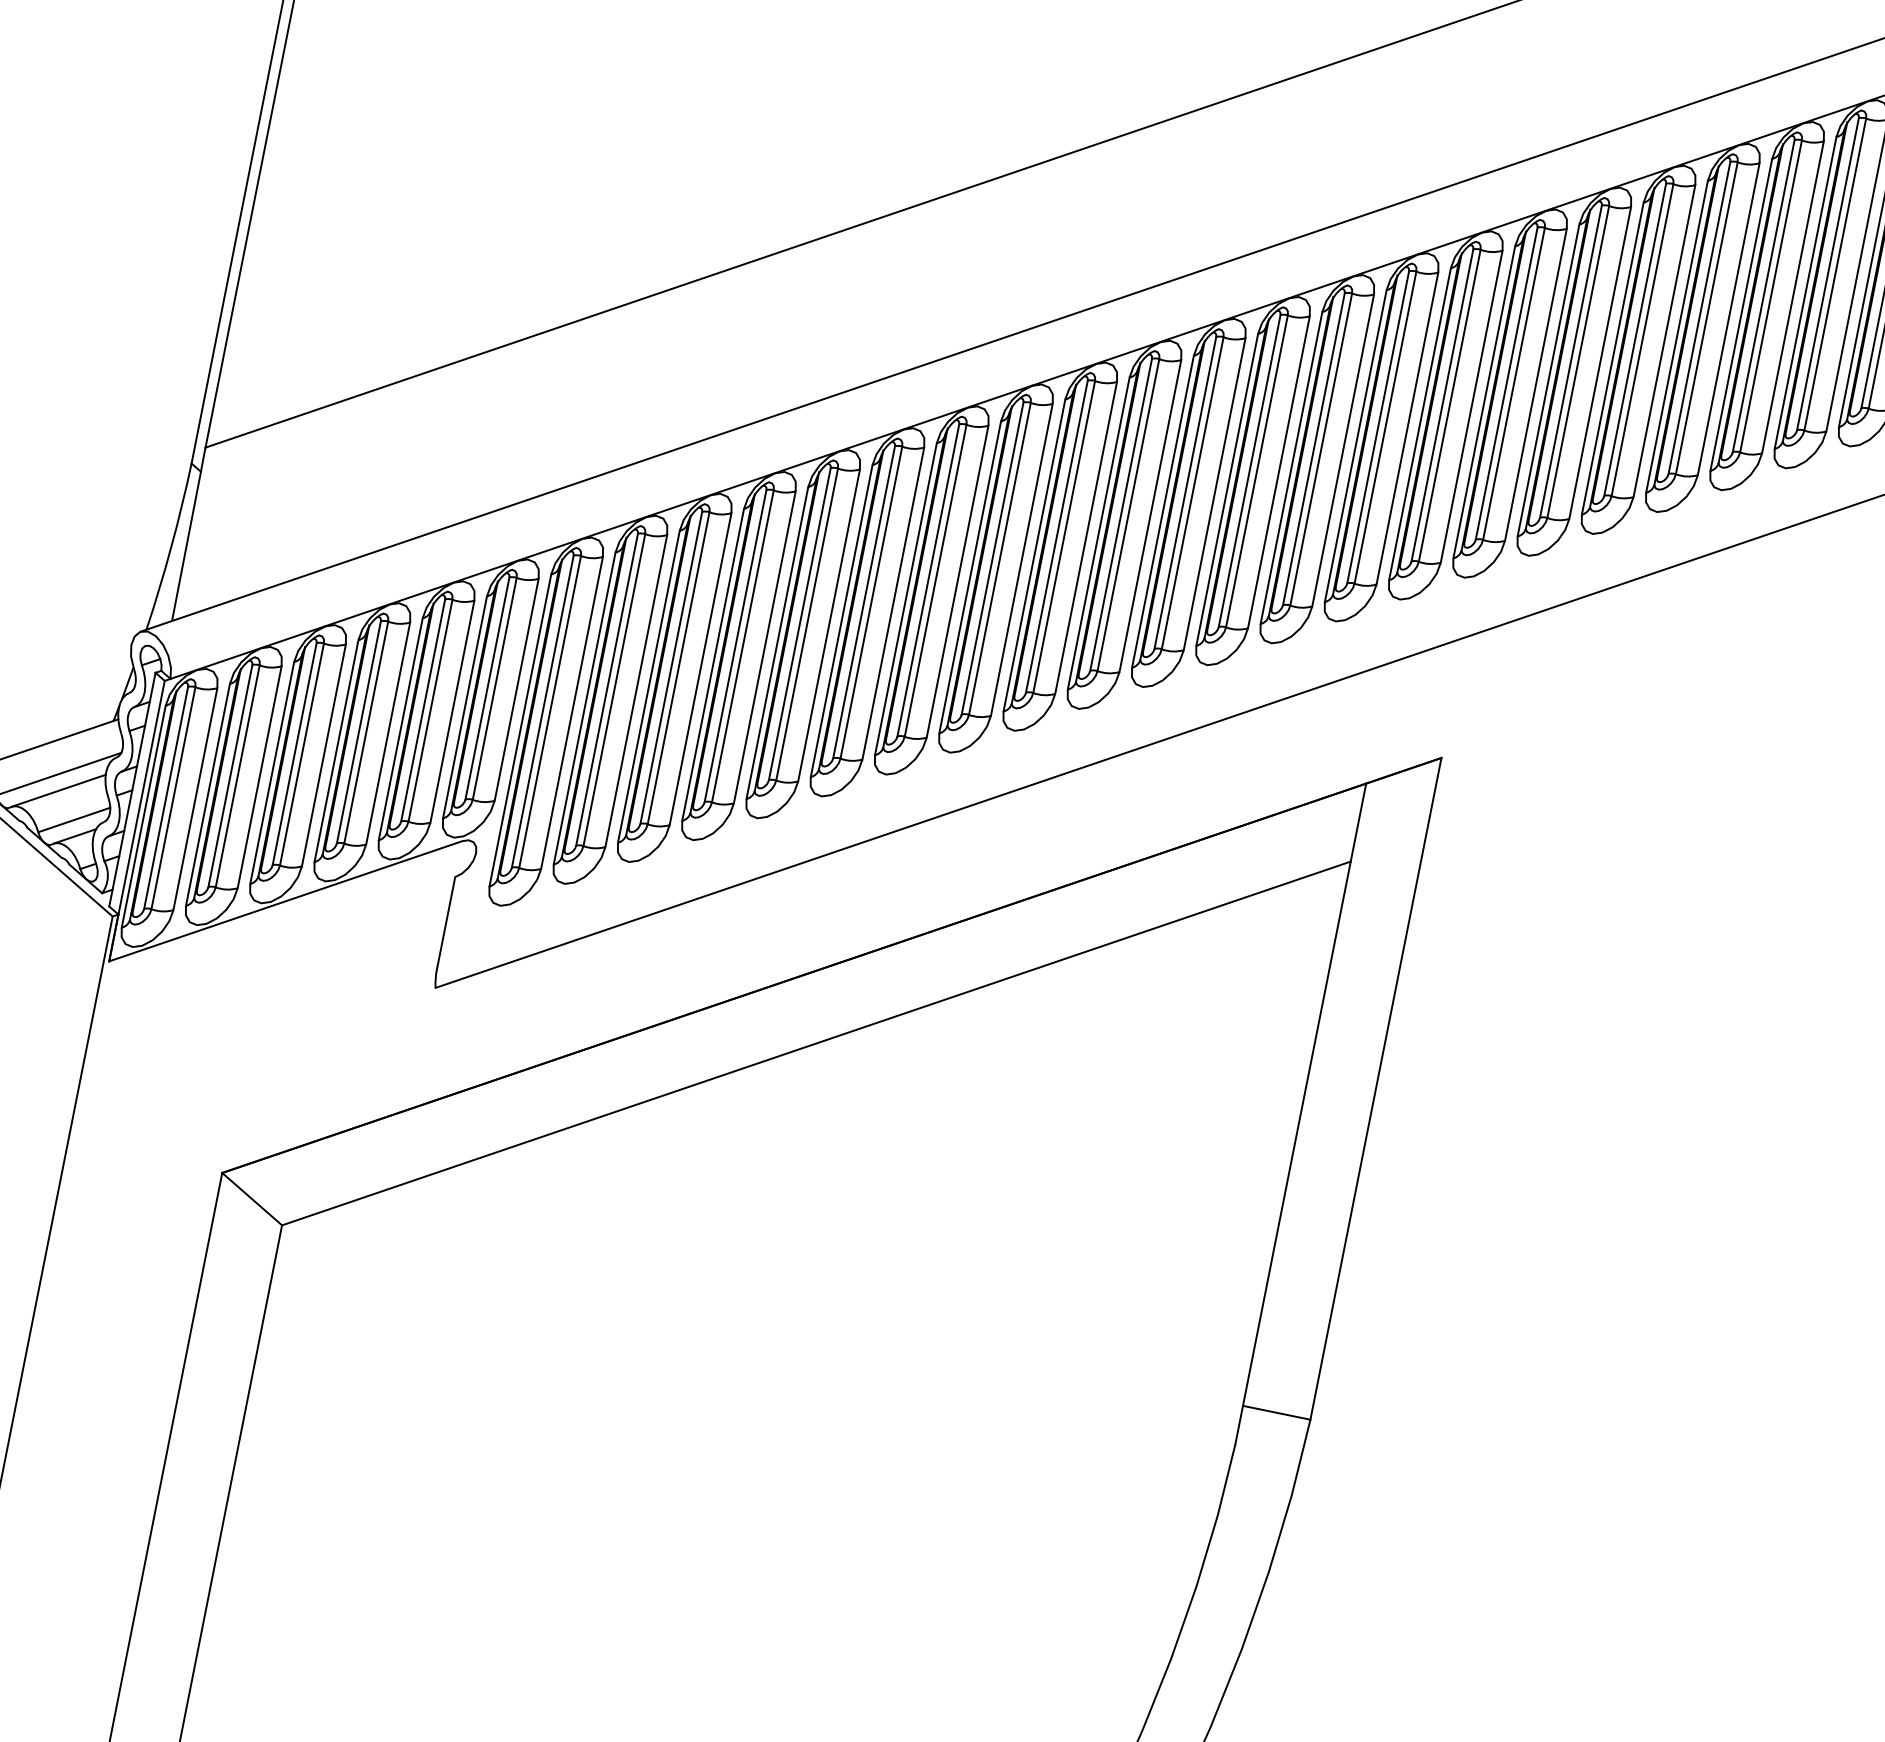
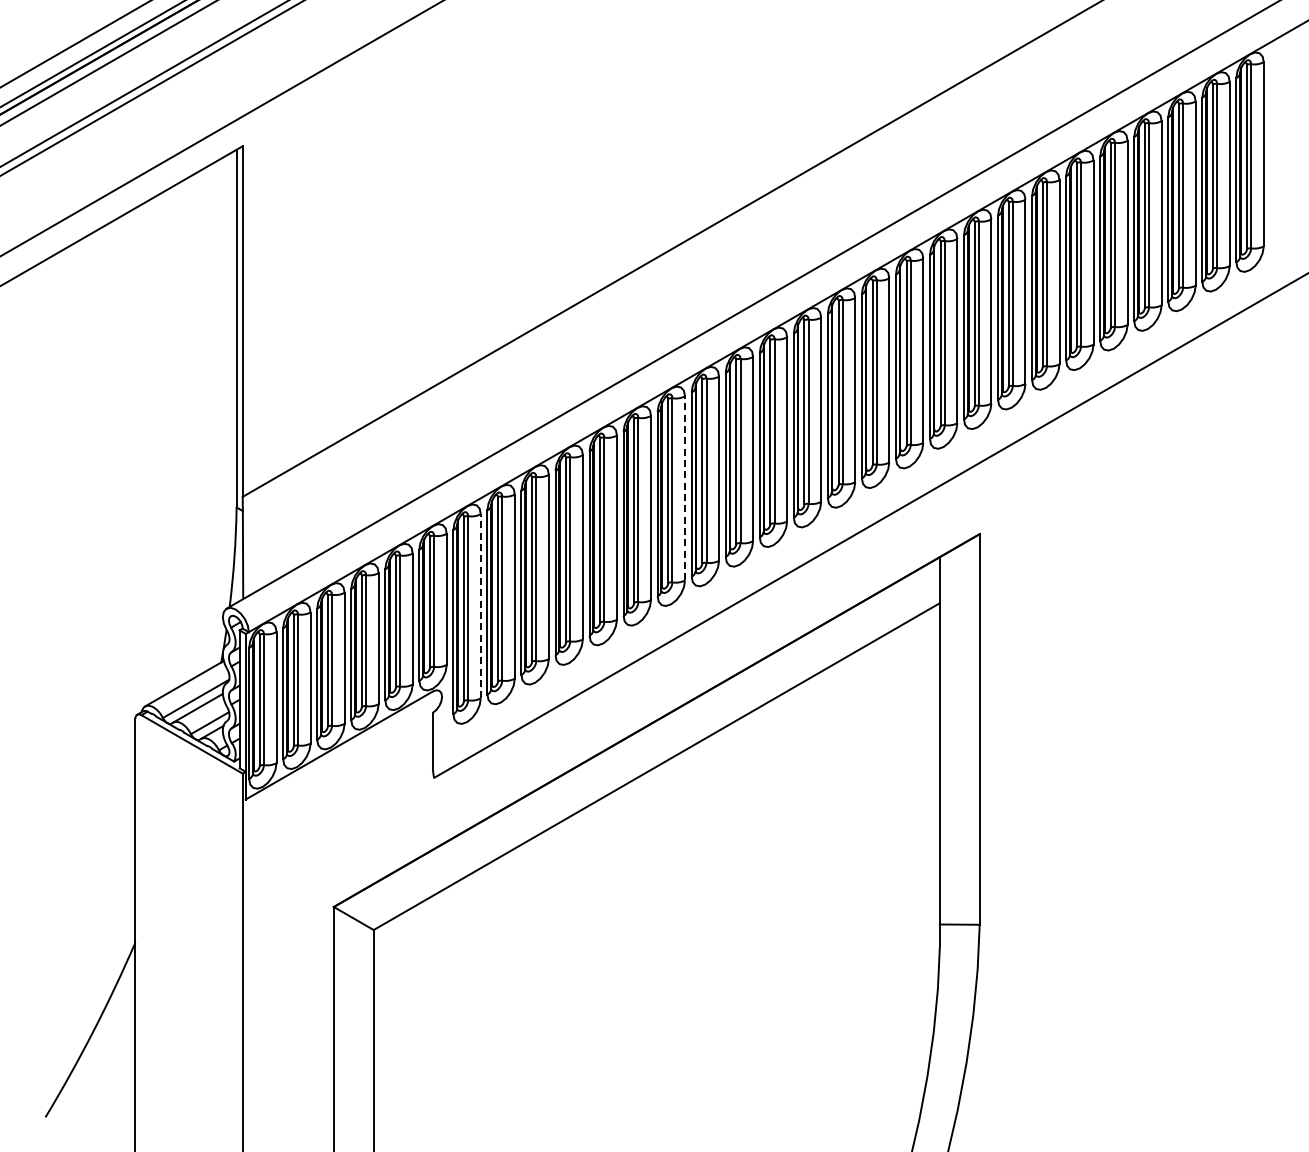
line: (958, 580) -> (685, 487), solid -> dashed
line: (571, 711) -> (480, 605), solid -> dashed

